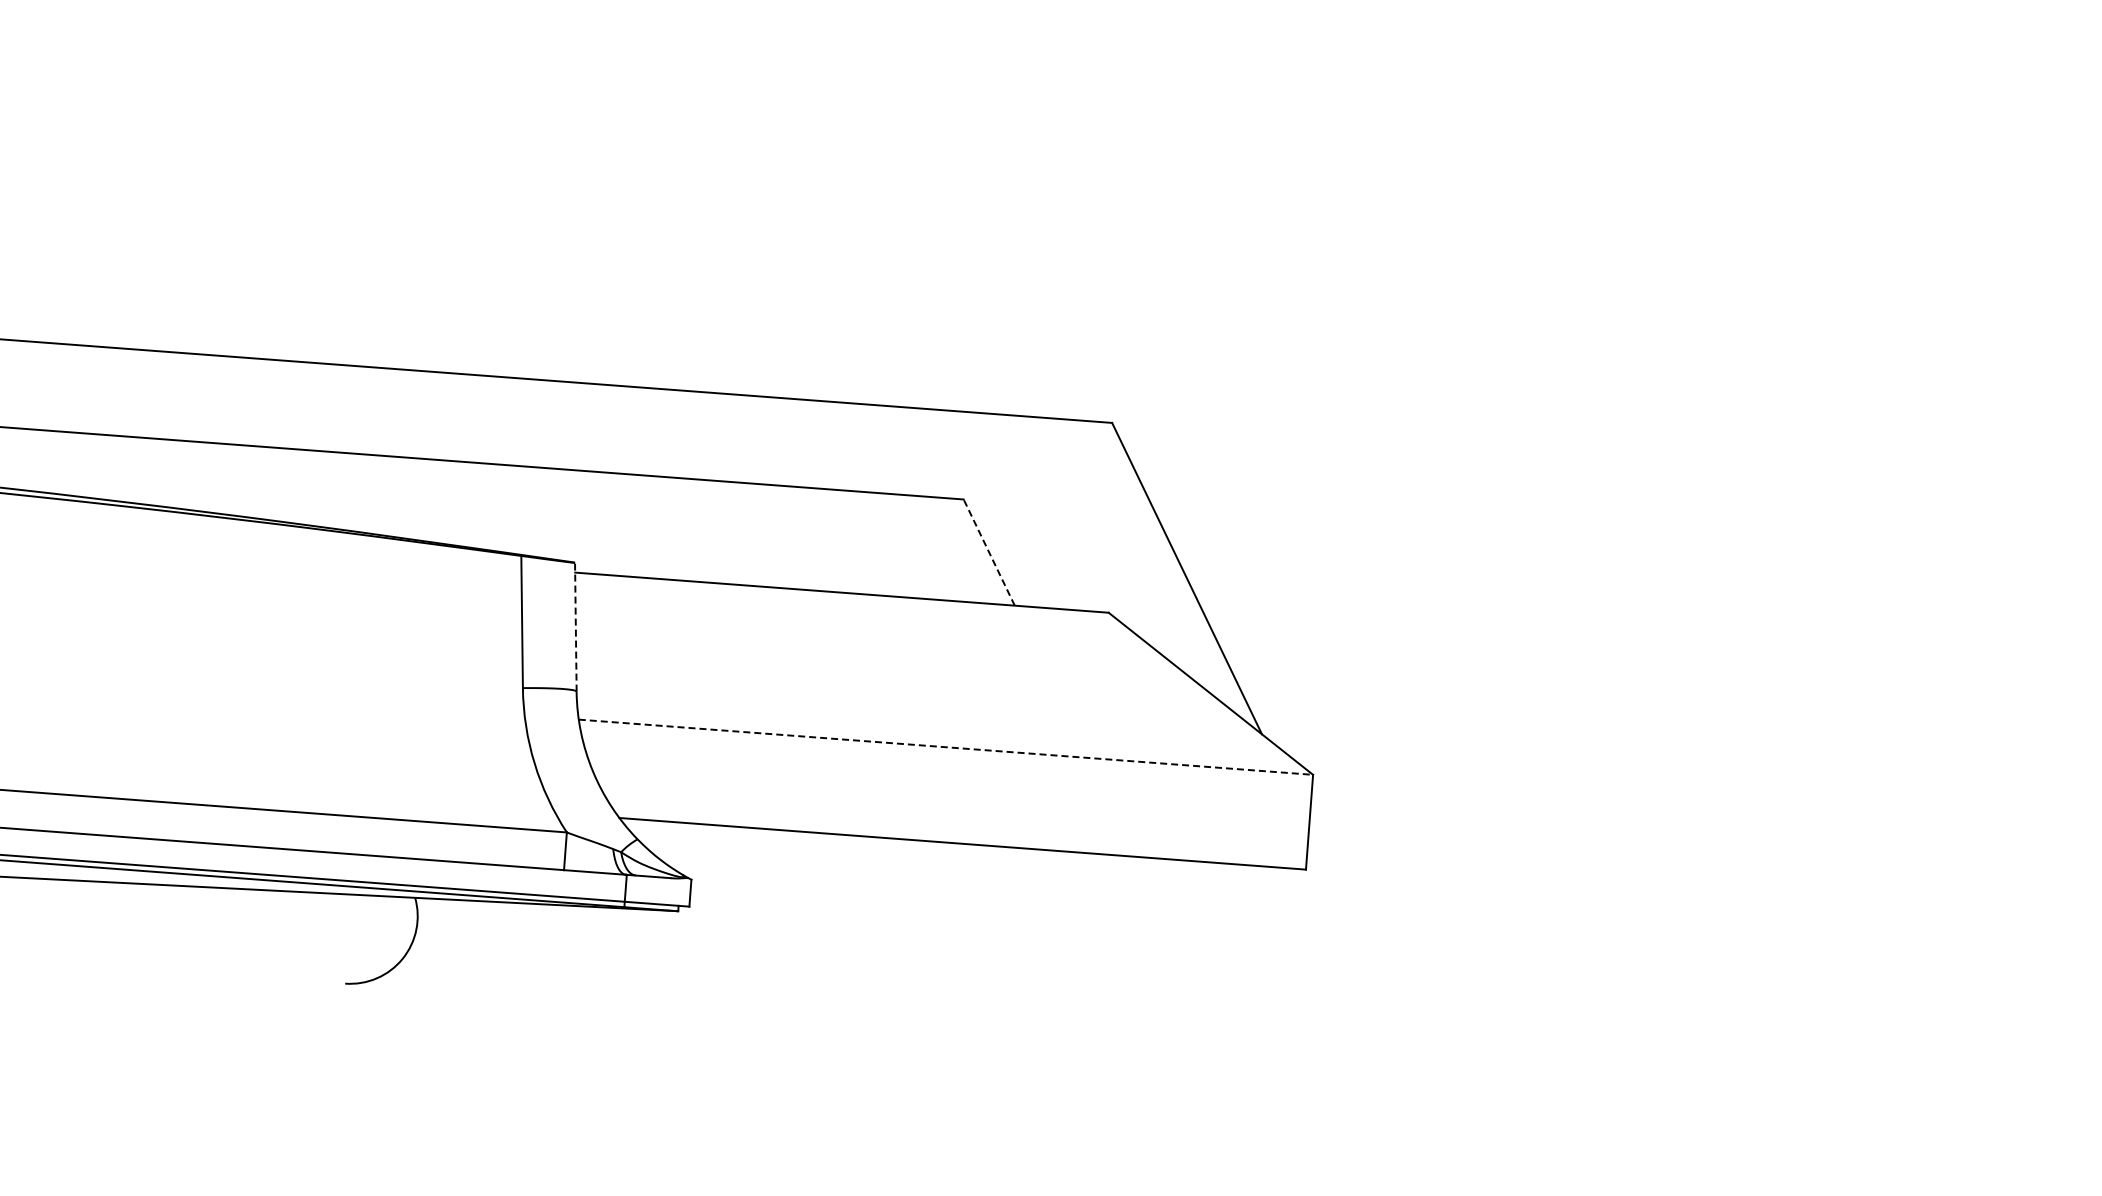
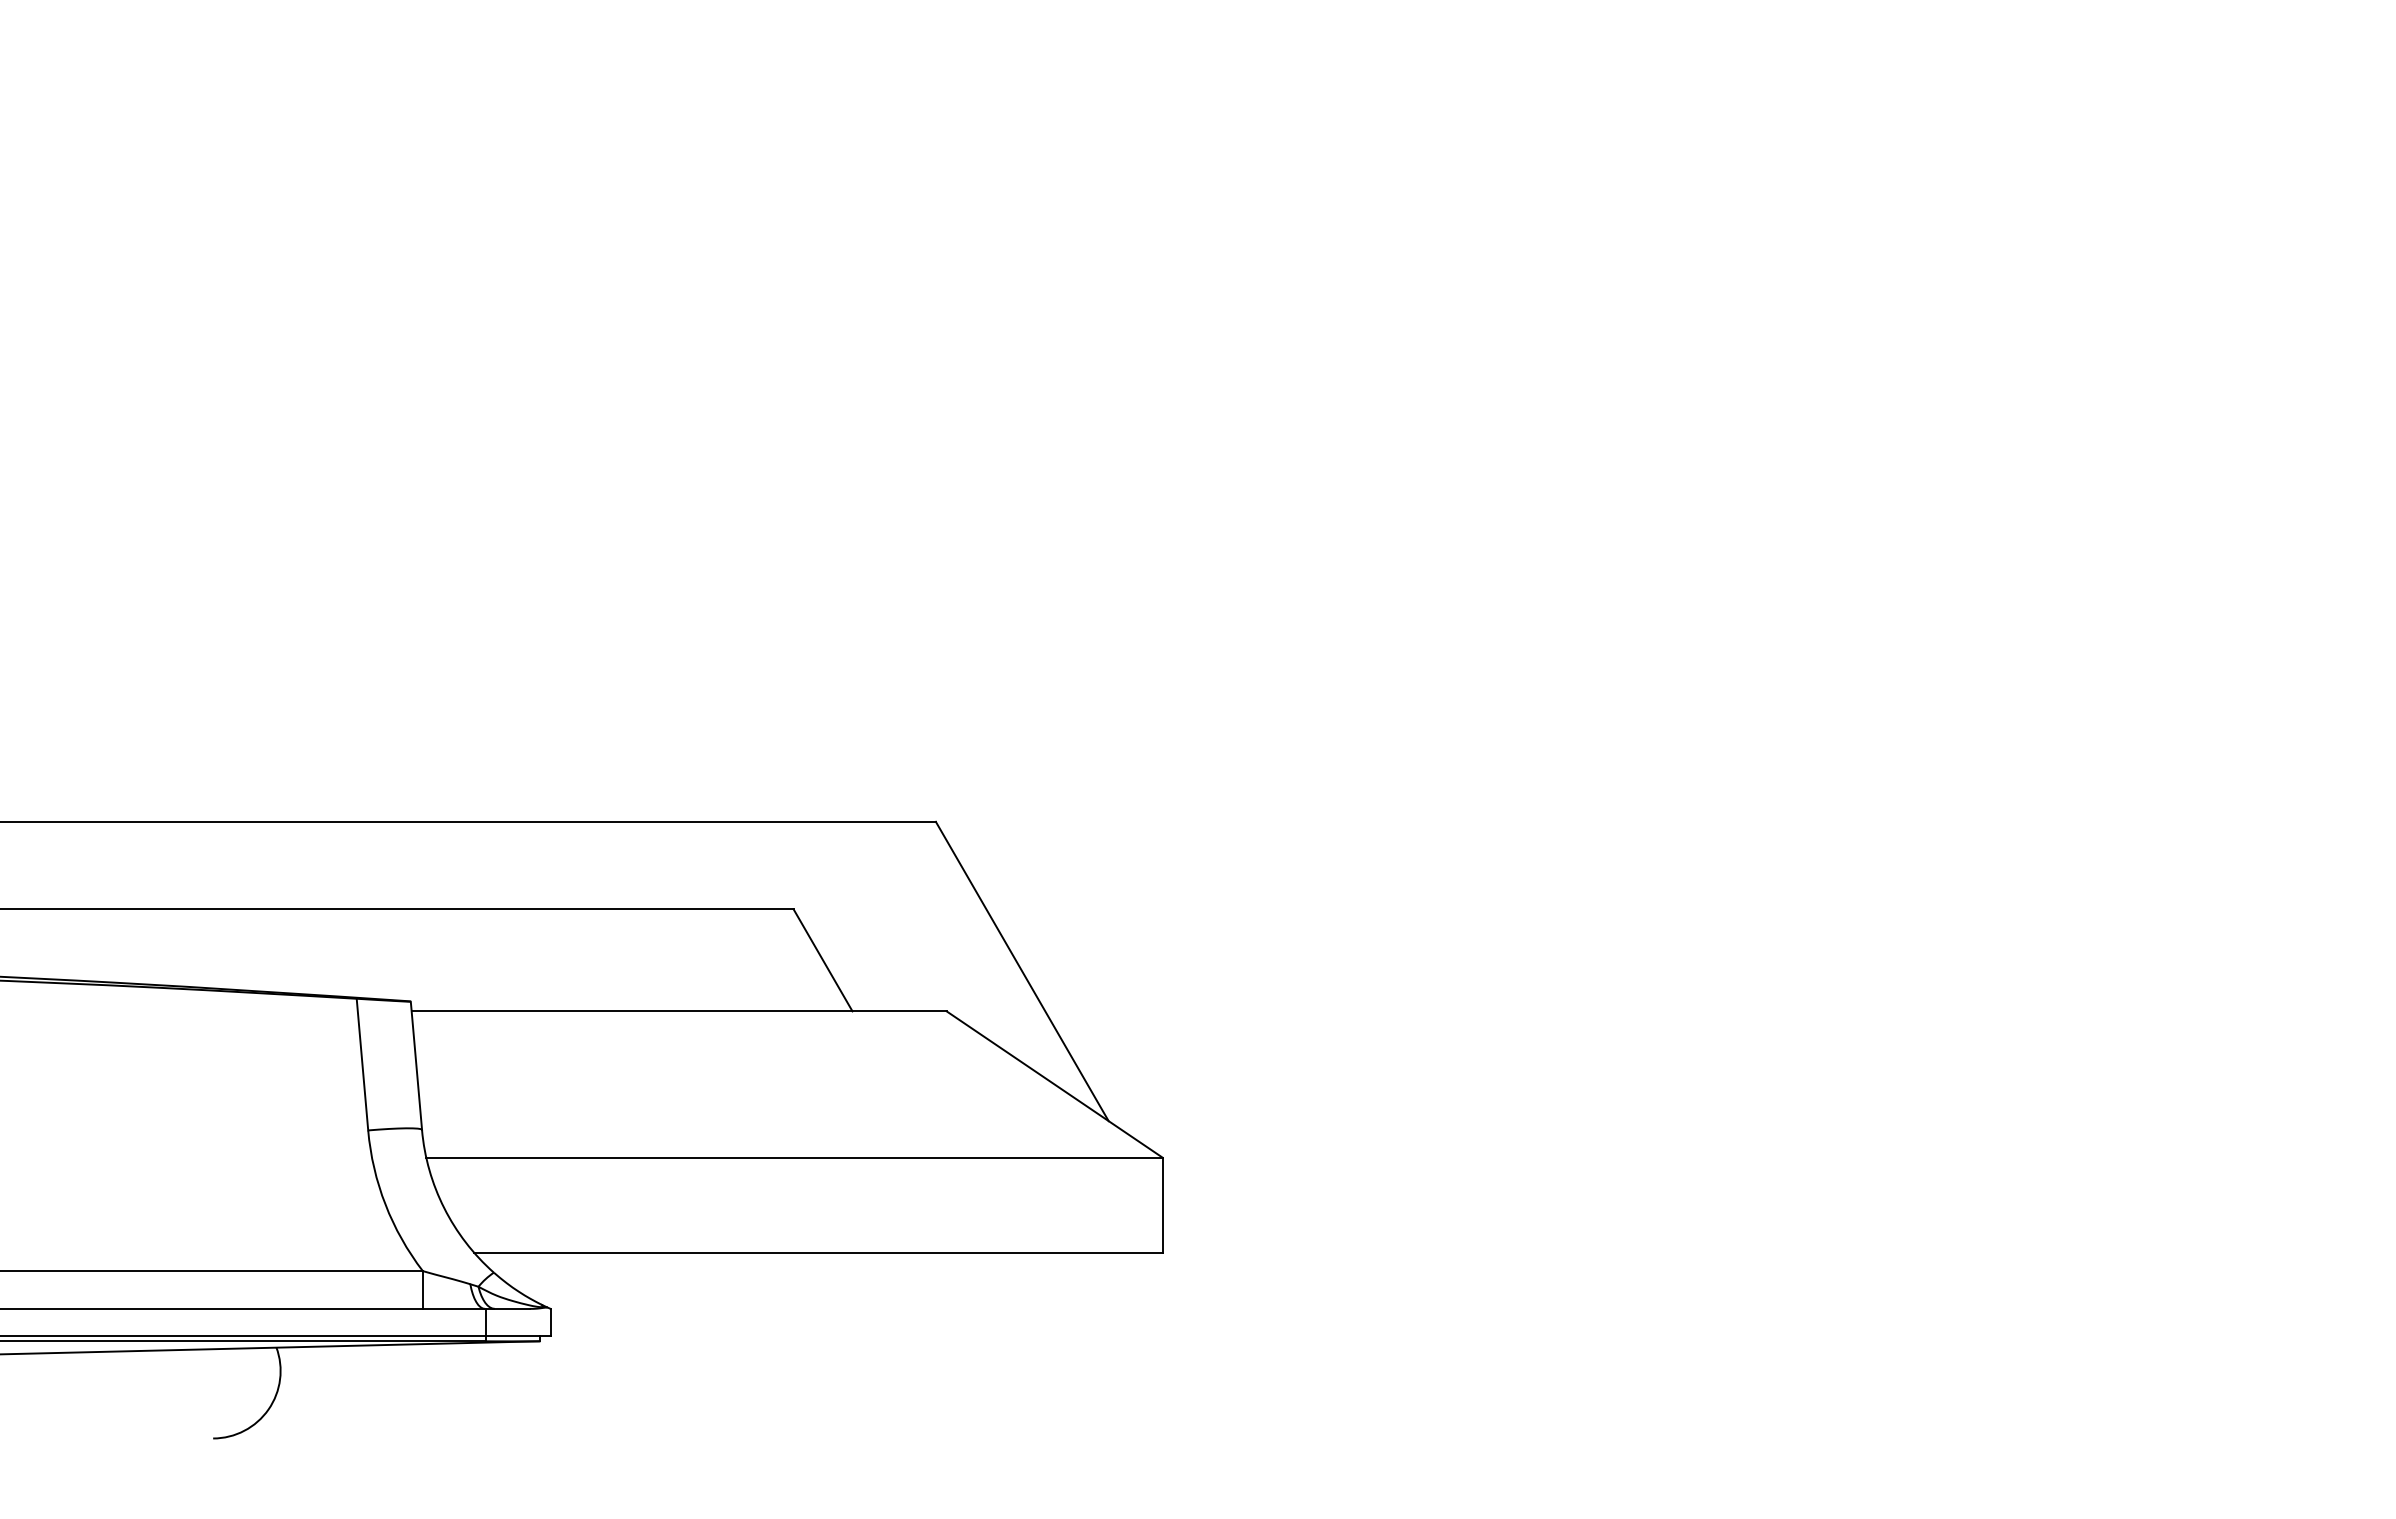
line: (989, 552) -> (823, 960), dashed -> solid
line: (575, 626) -> (416, 1065), dashed -> solid
line: (946, 747) -> (795, 1157), dashed -> solid

